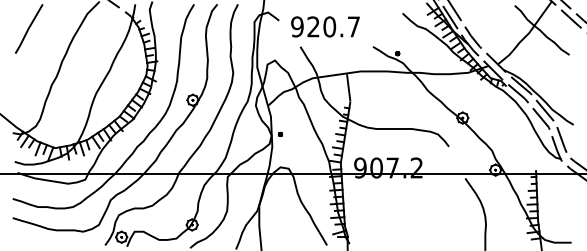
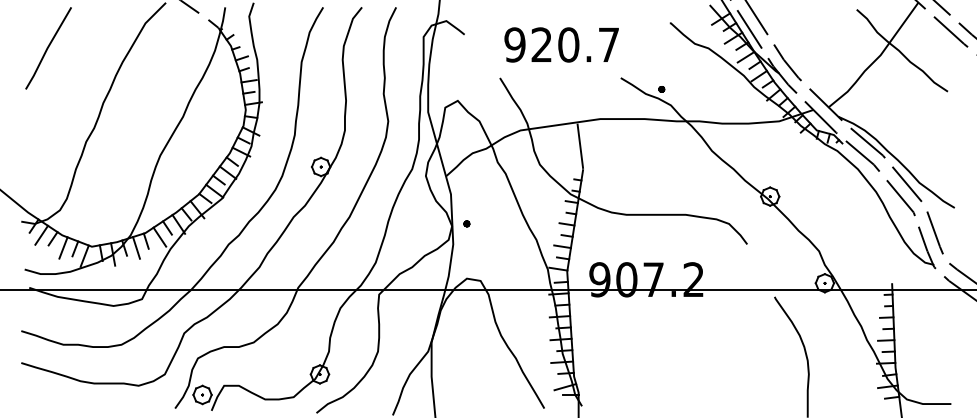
text: (325, 26) -> (561, 44), moved

